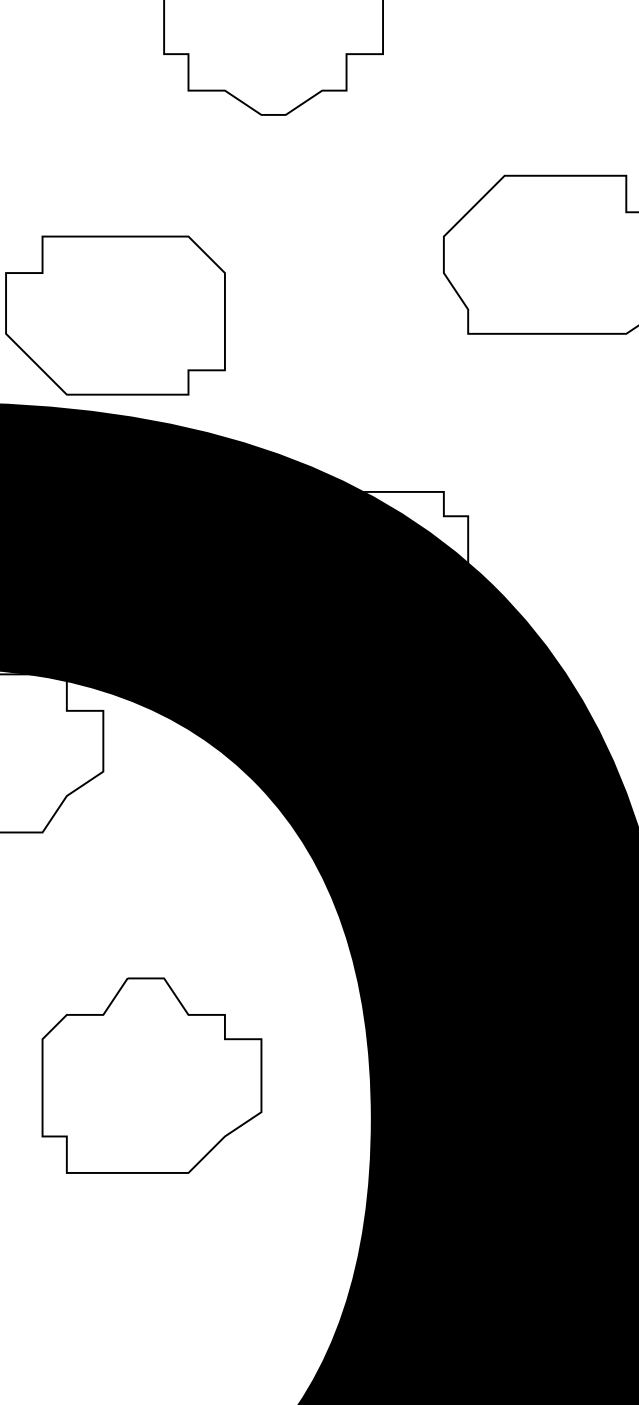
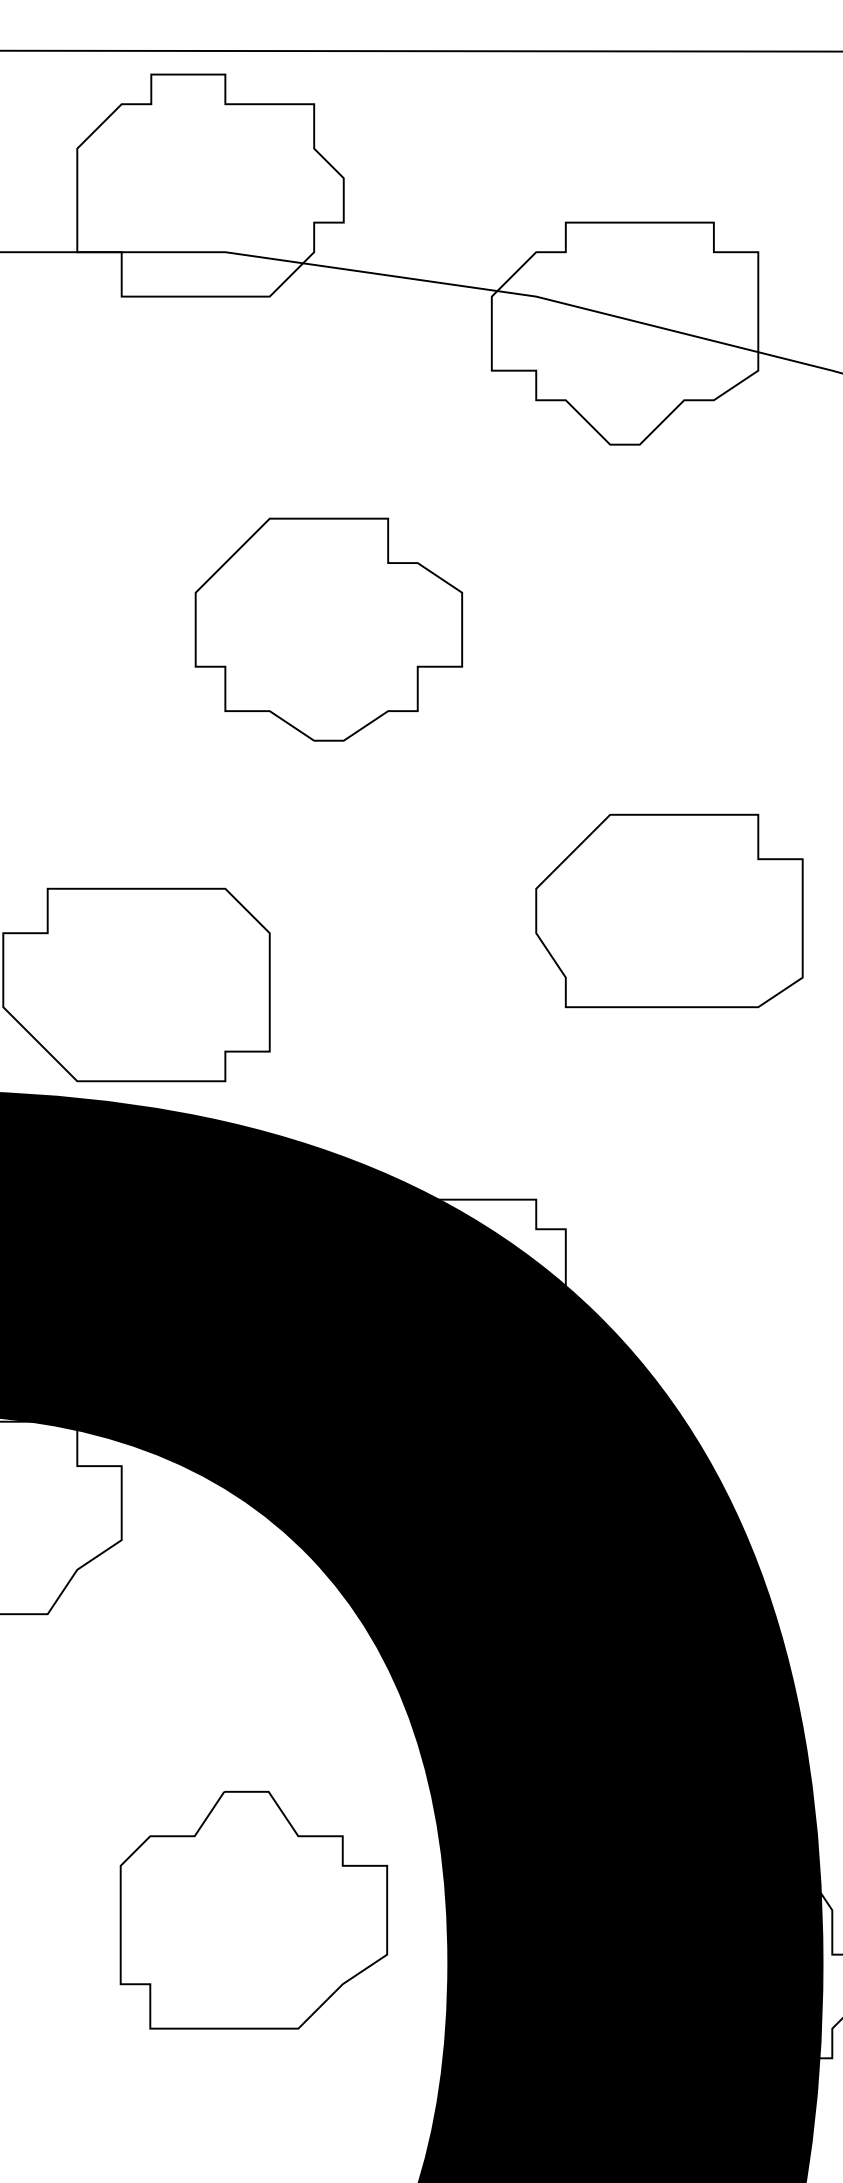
part: (151, 1075) -> (253, 1910), moved

